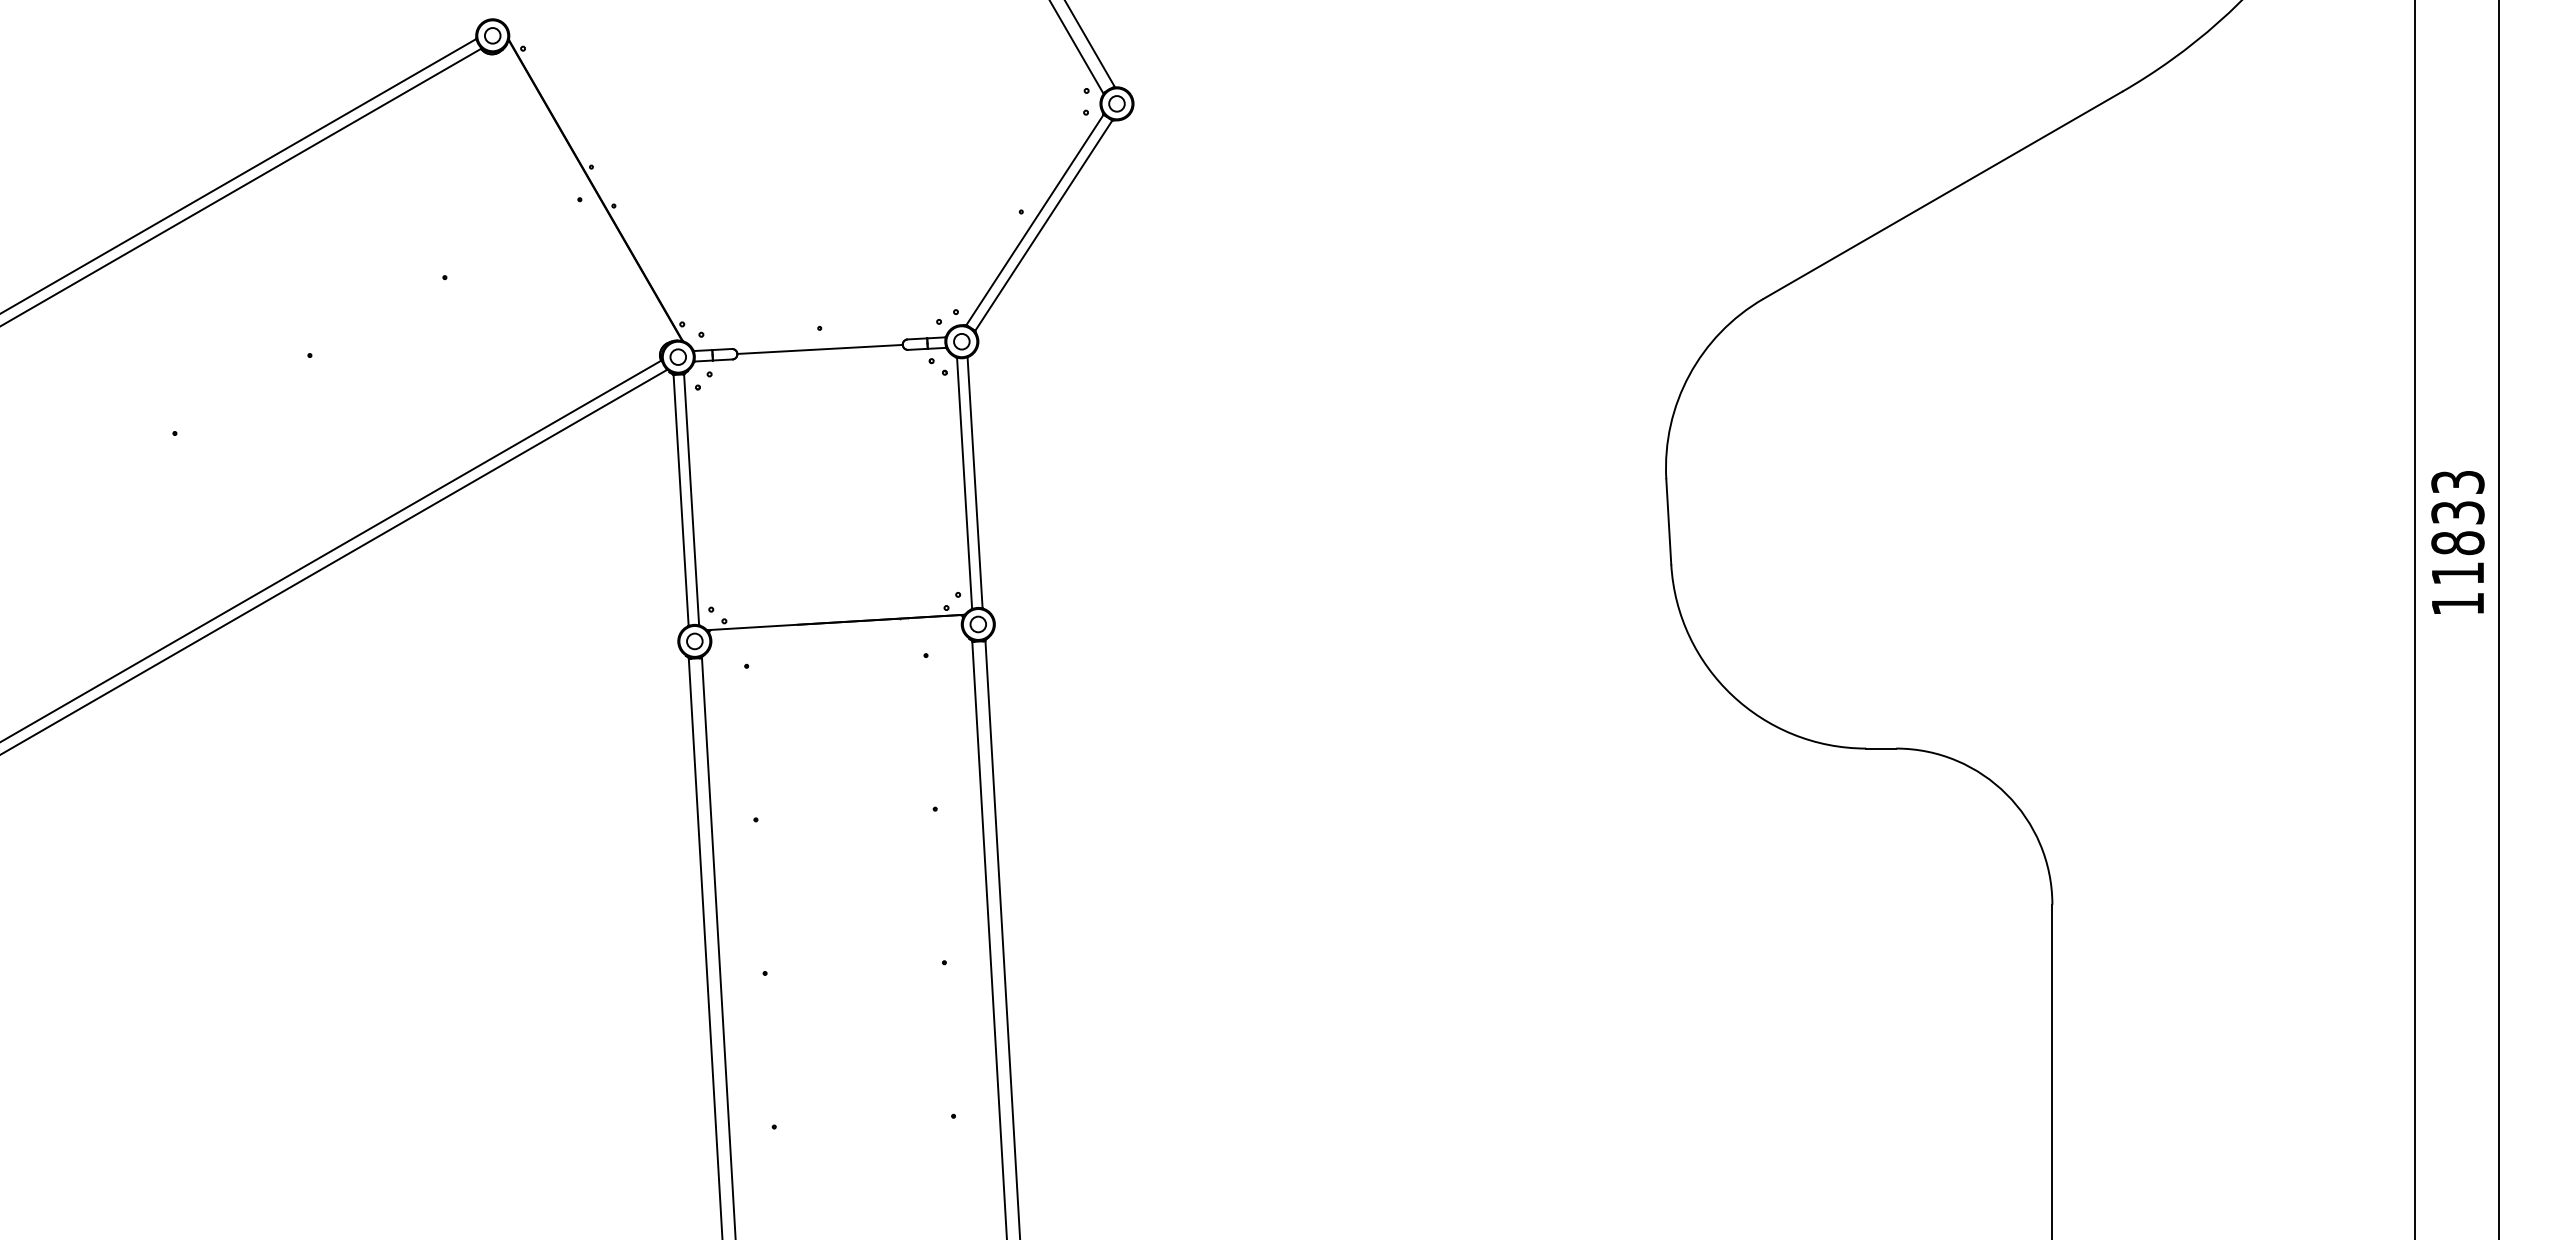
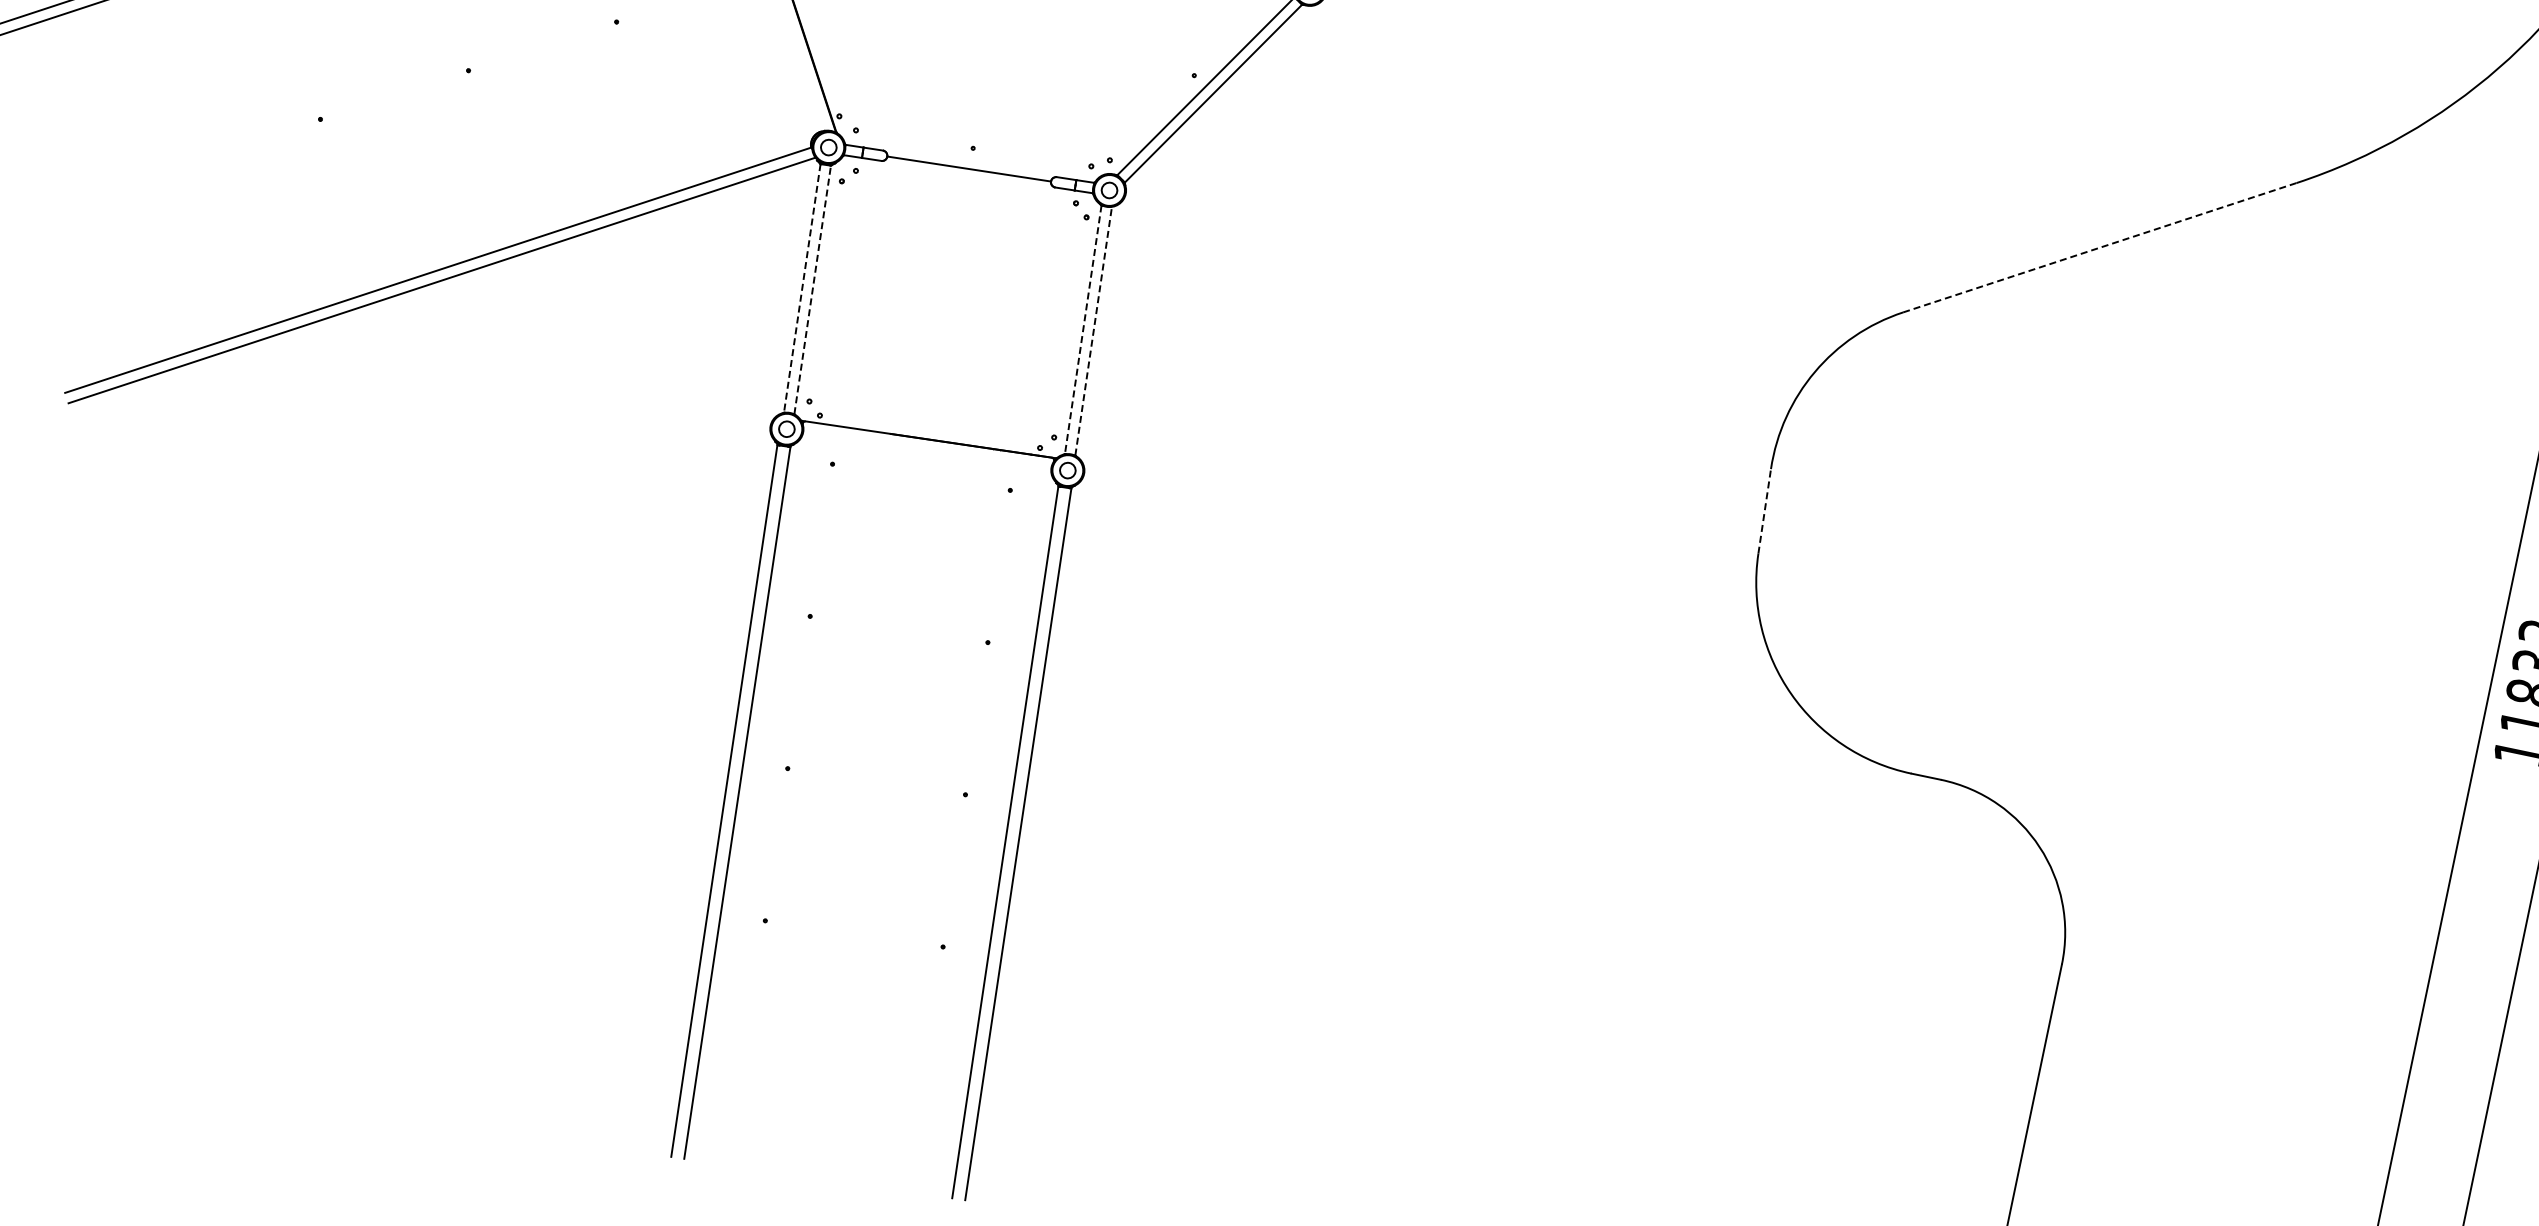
line: (1943, 195) -> (2100, 248), solid -> dashed
line: (975, 482) -> (1094, 331), solid -> dashed
line: (964, 483) -> (1083, 329), solid -> dashed
line: (691, 499) -> (812, 289), solid -> dashed
line: (681, 500) -> (802, 288), solid -> dashed
line: (1668, 521) -> (1764, 510), solid -> dashed

